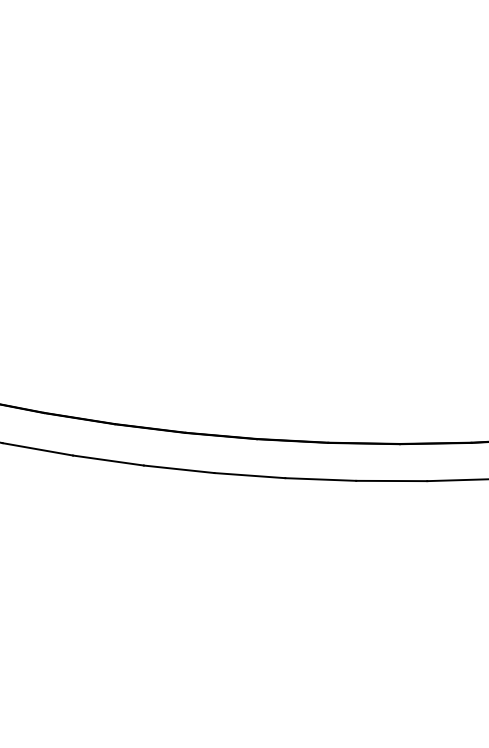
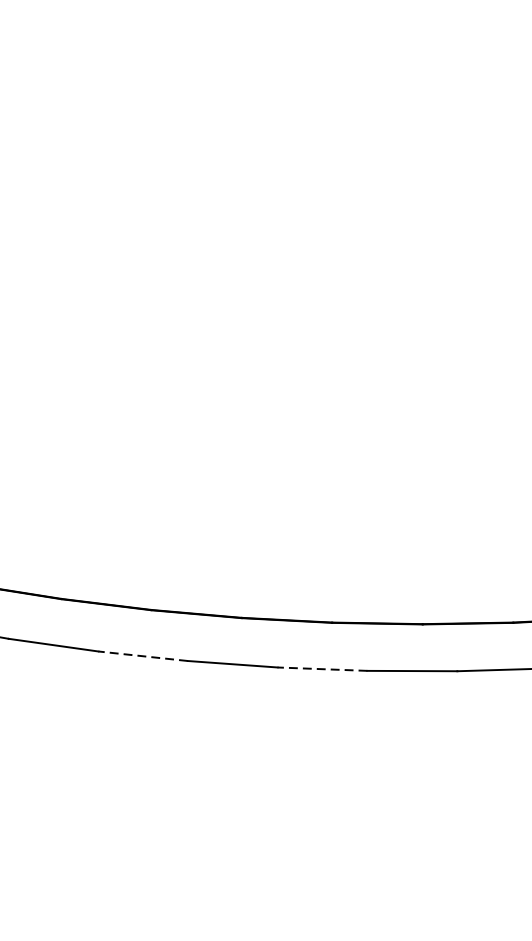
line: (179, 469) -> (143, 656), solid -> dashed
line: (320, 479) -> (322, 669), solid -> dashed

